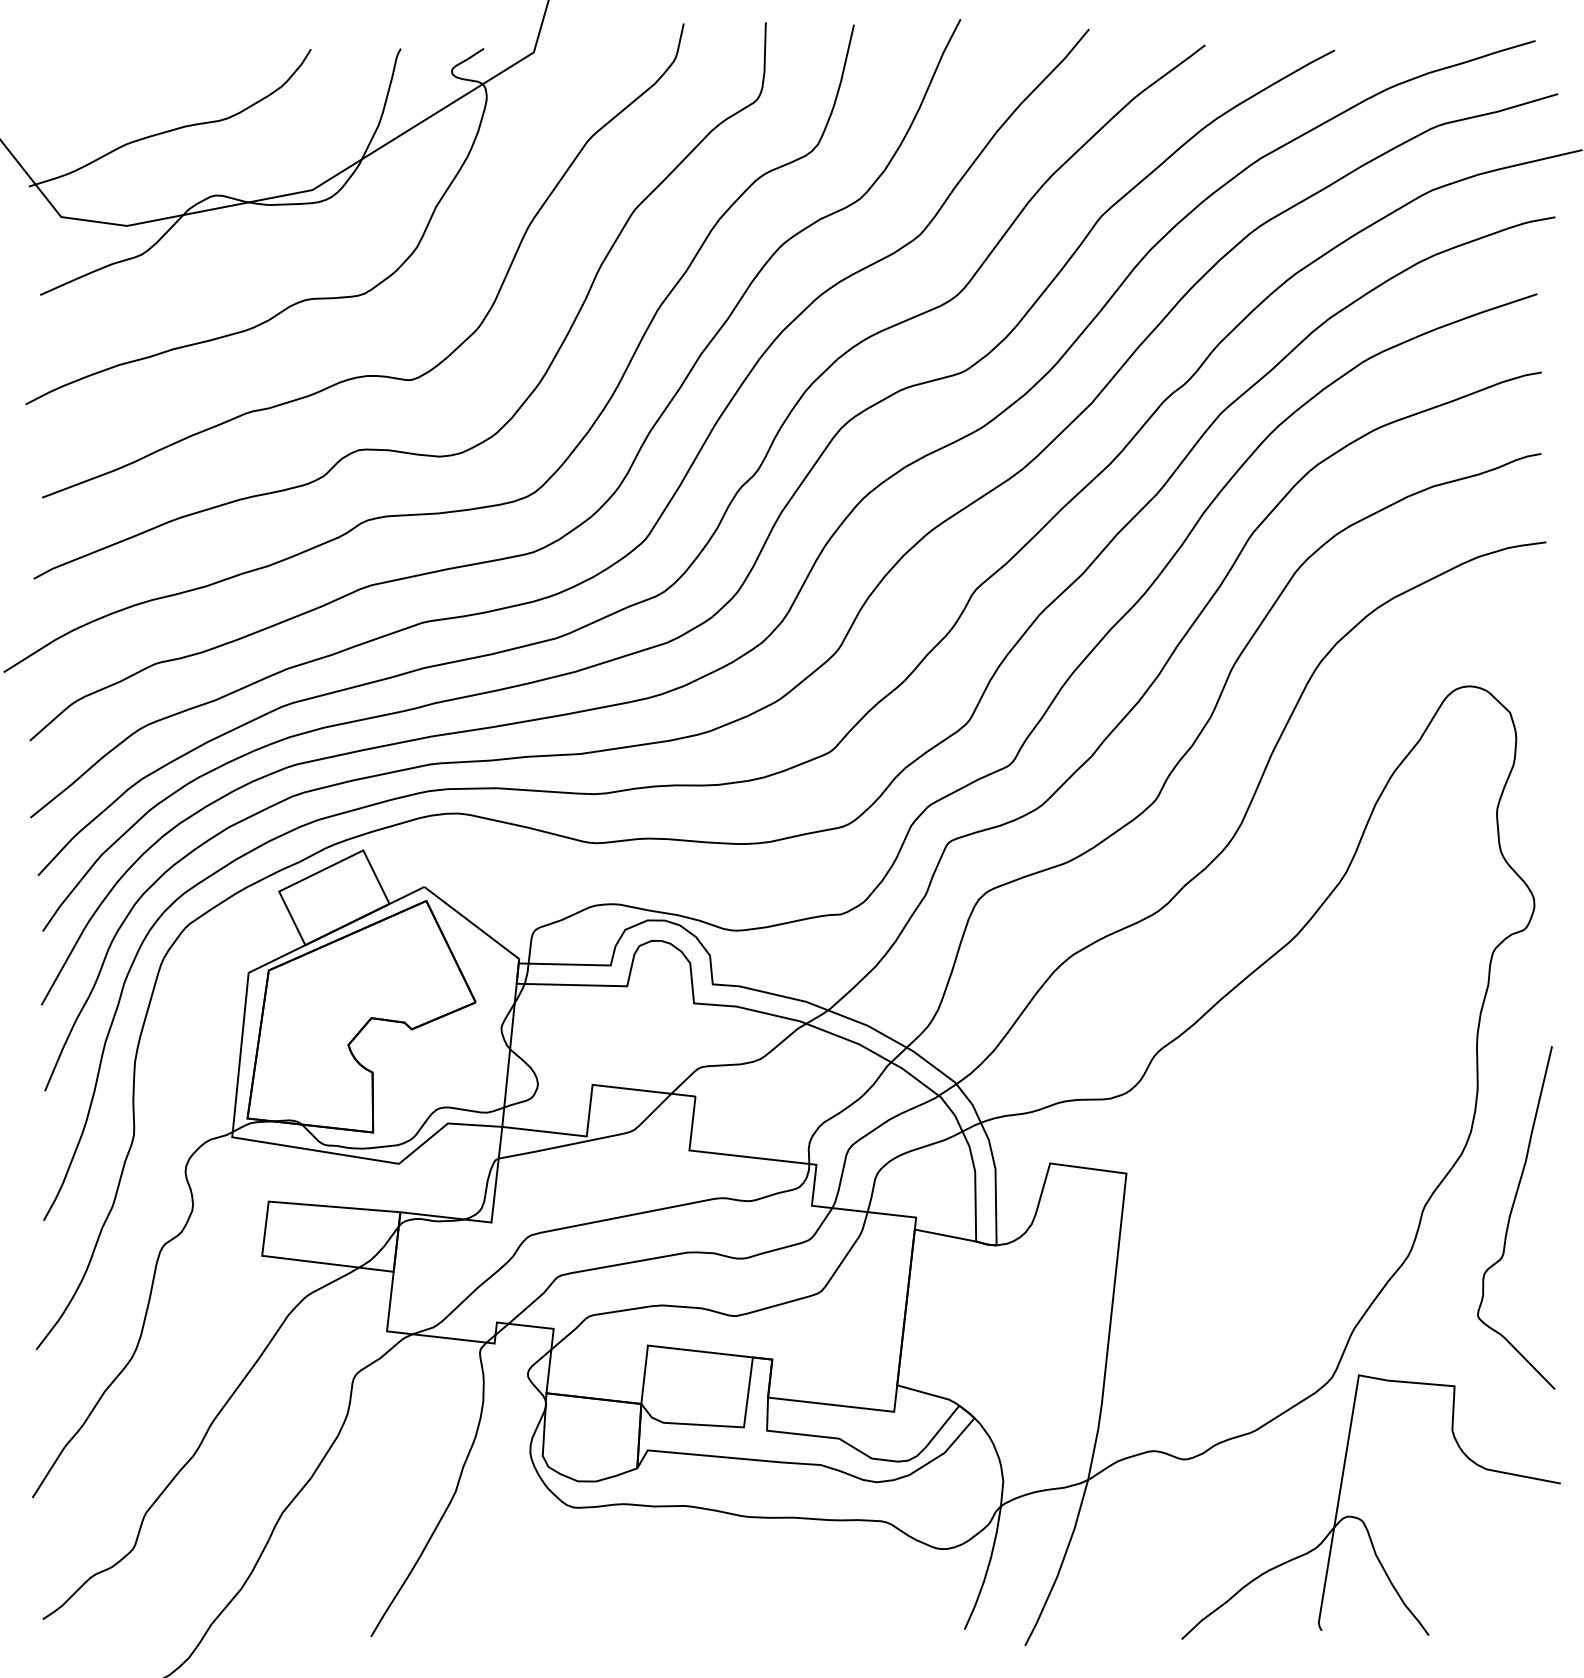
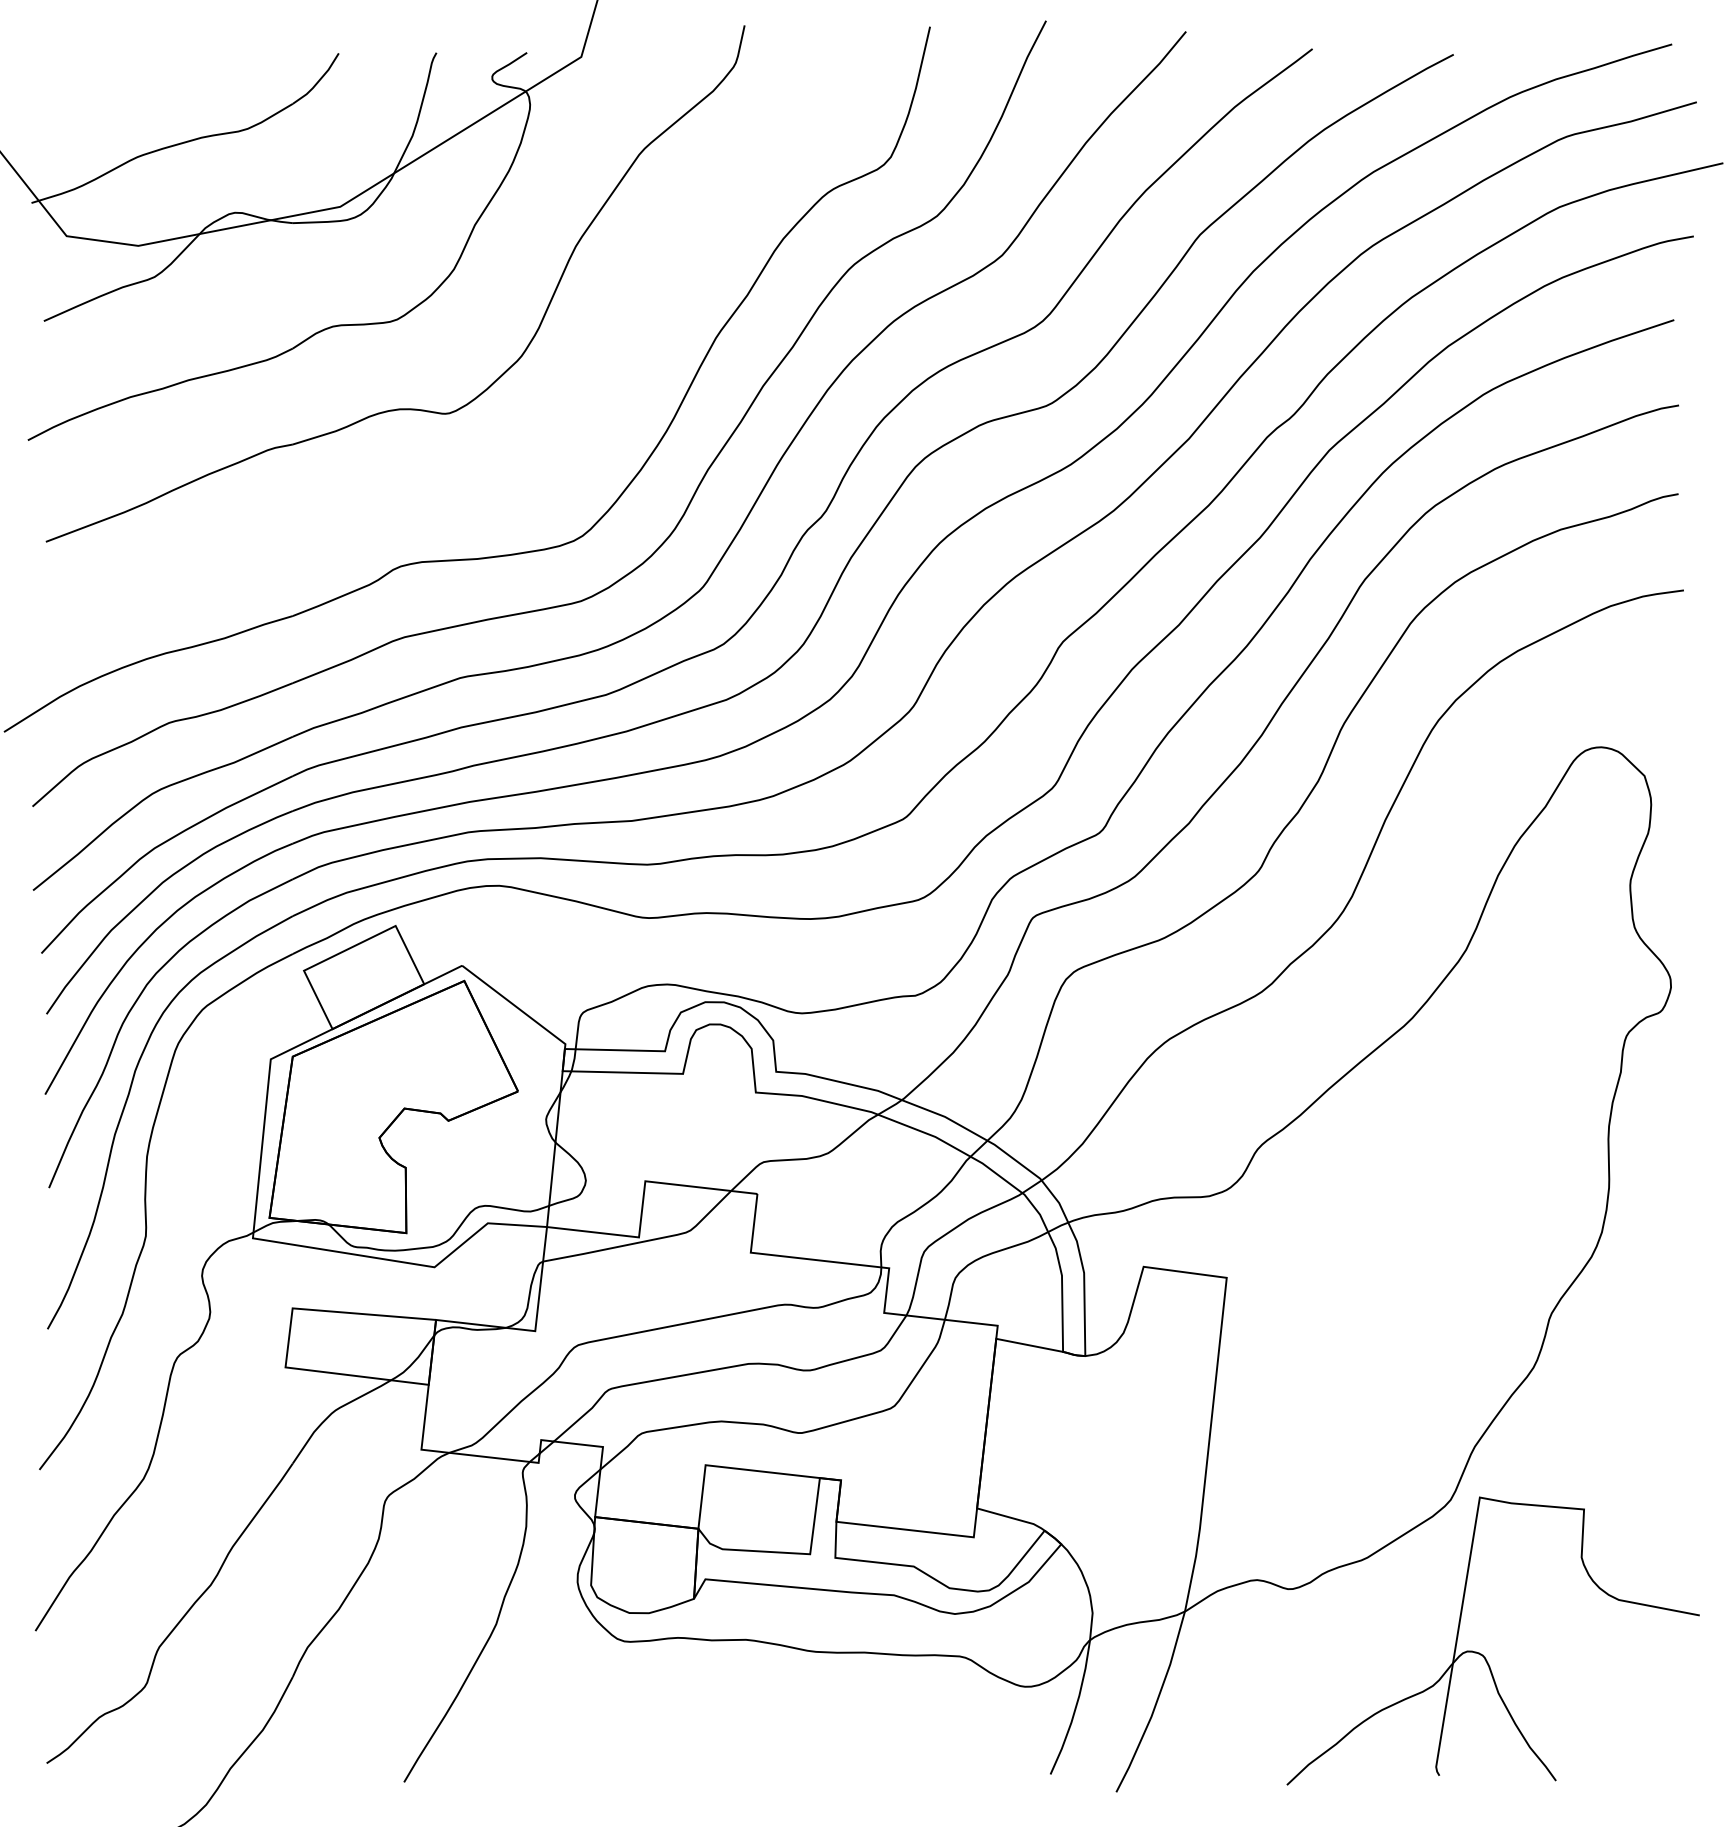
part: (392, 449) -> (427, 489), removed
curve: (1511, 1214) -> (1646, 1322), removed

